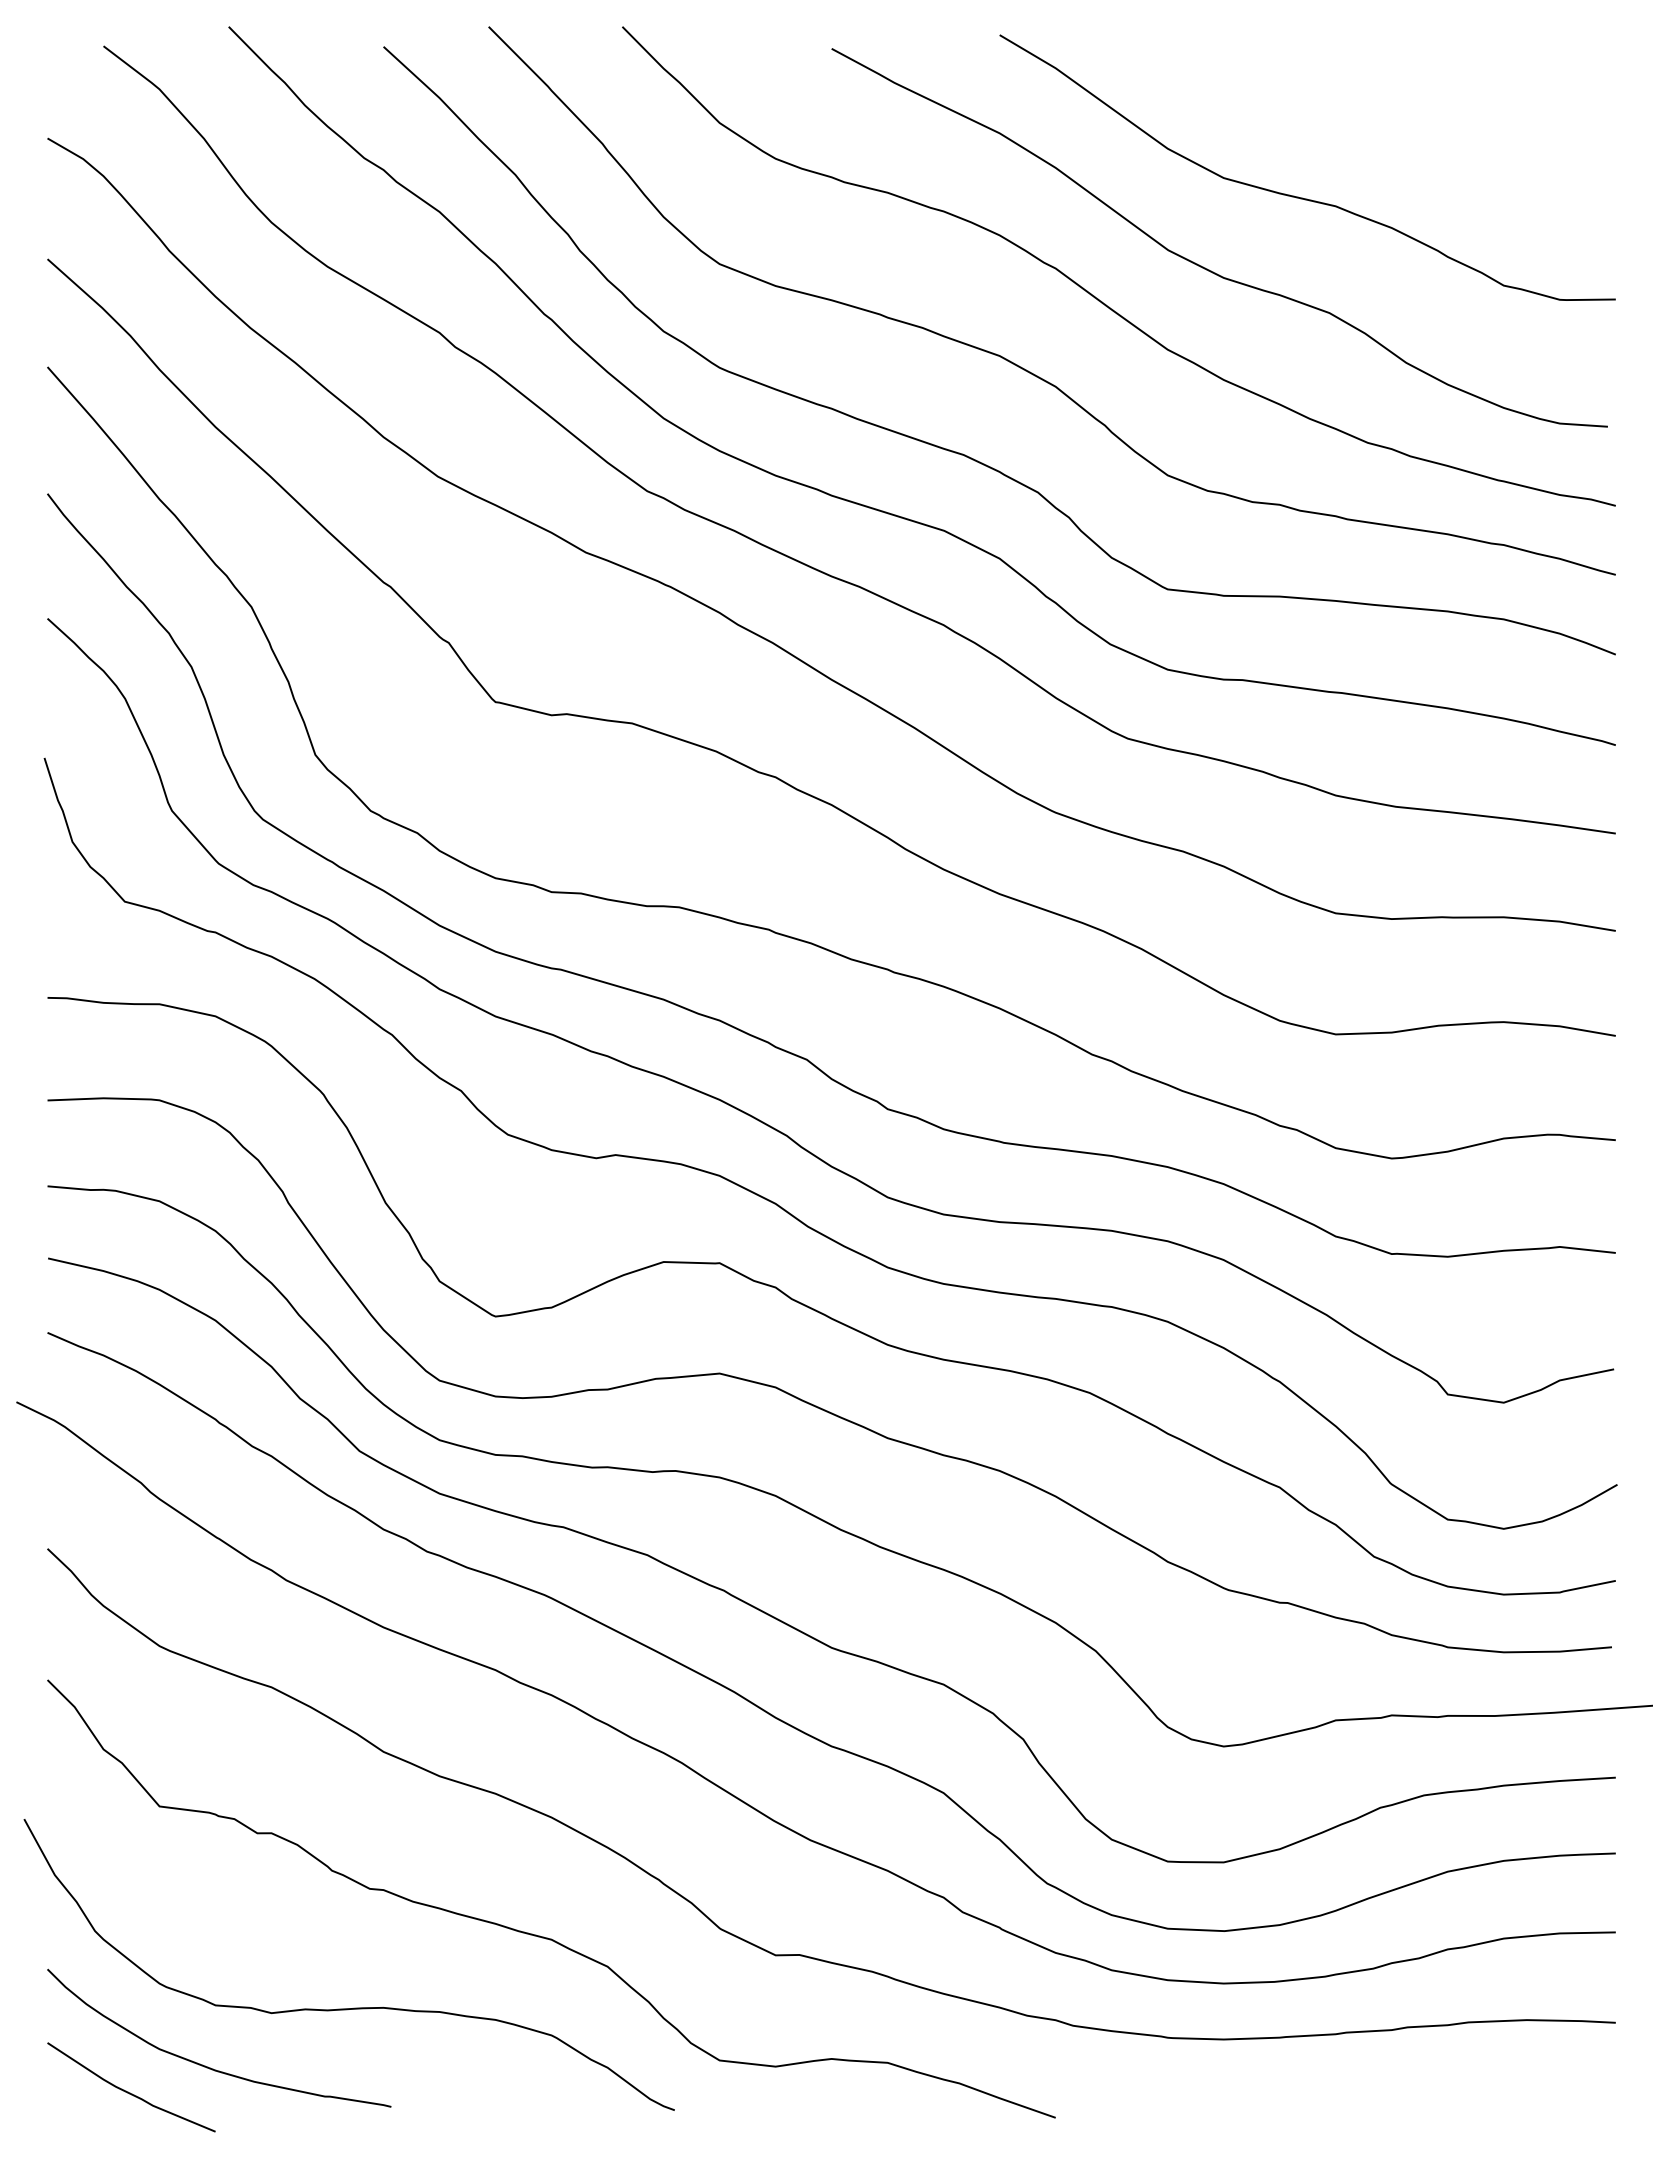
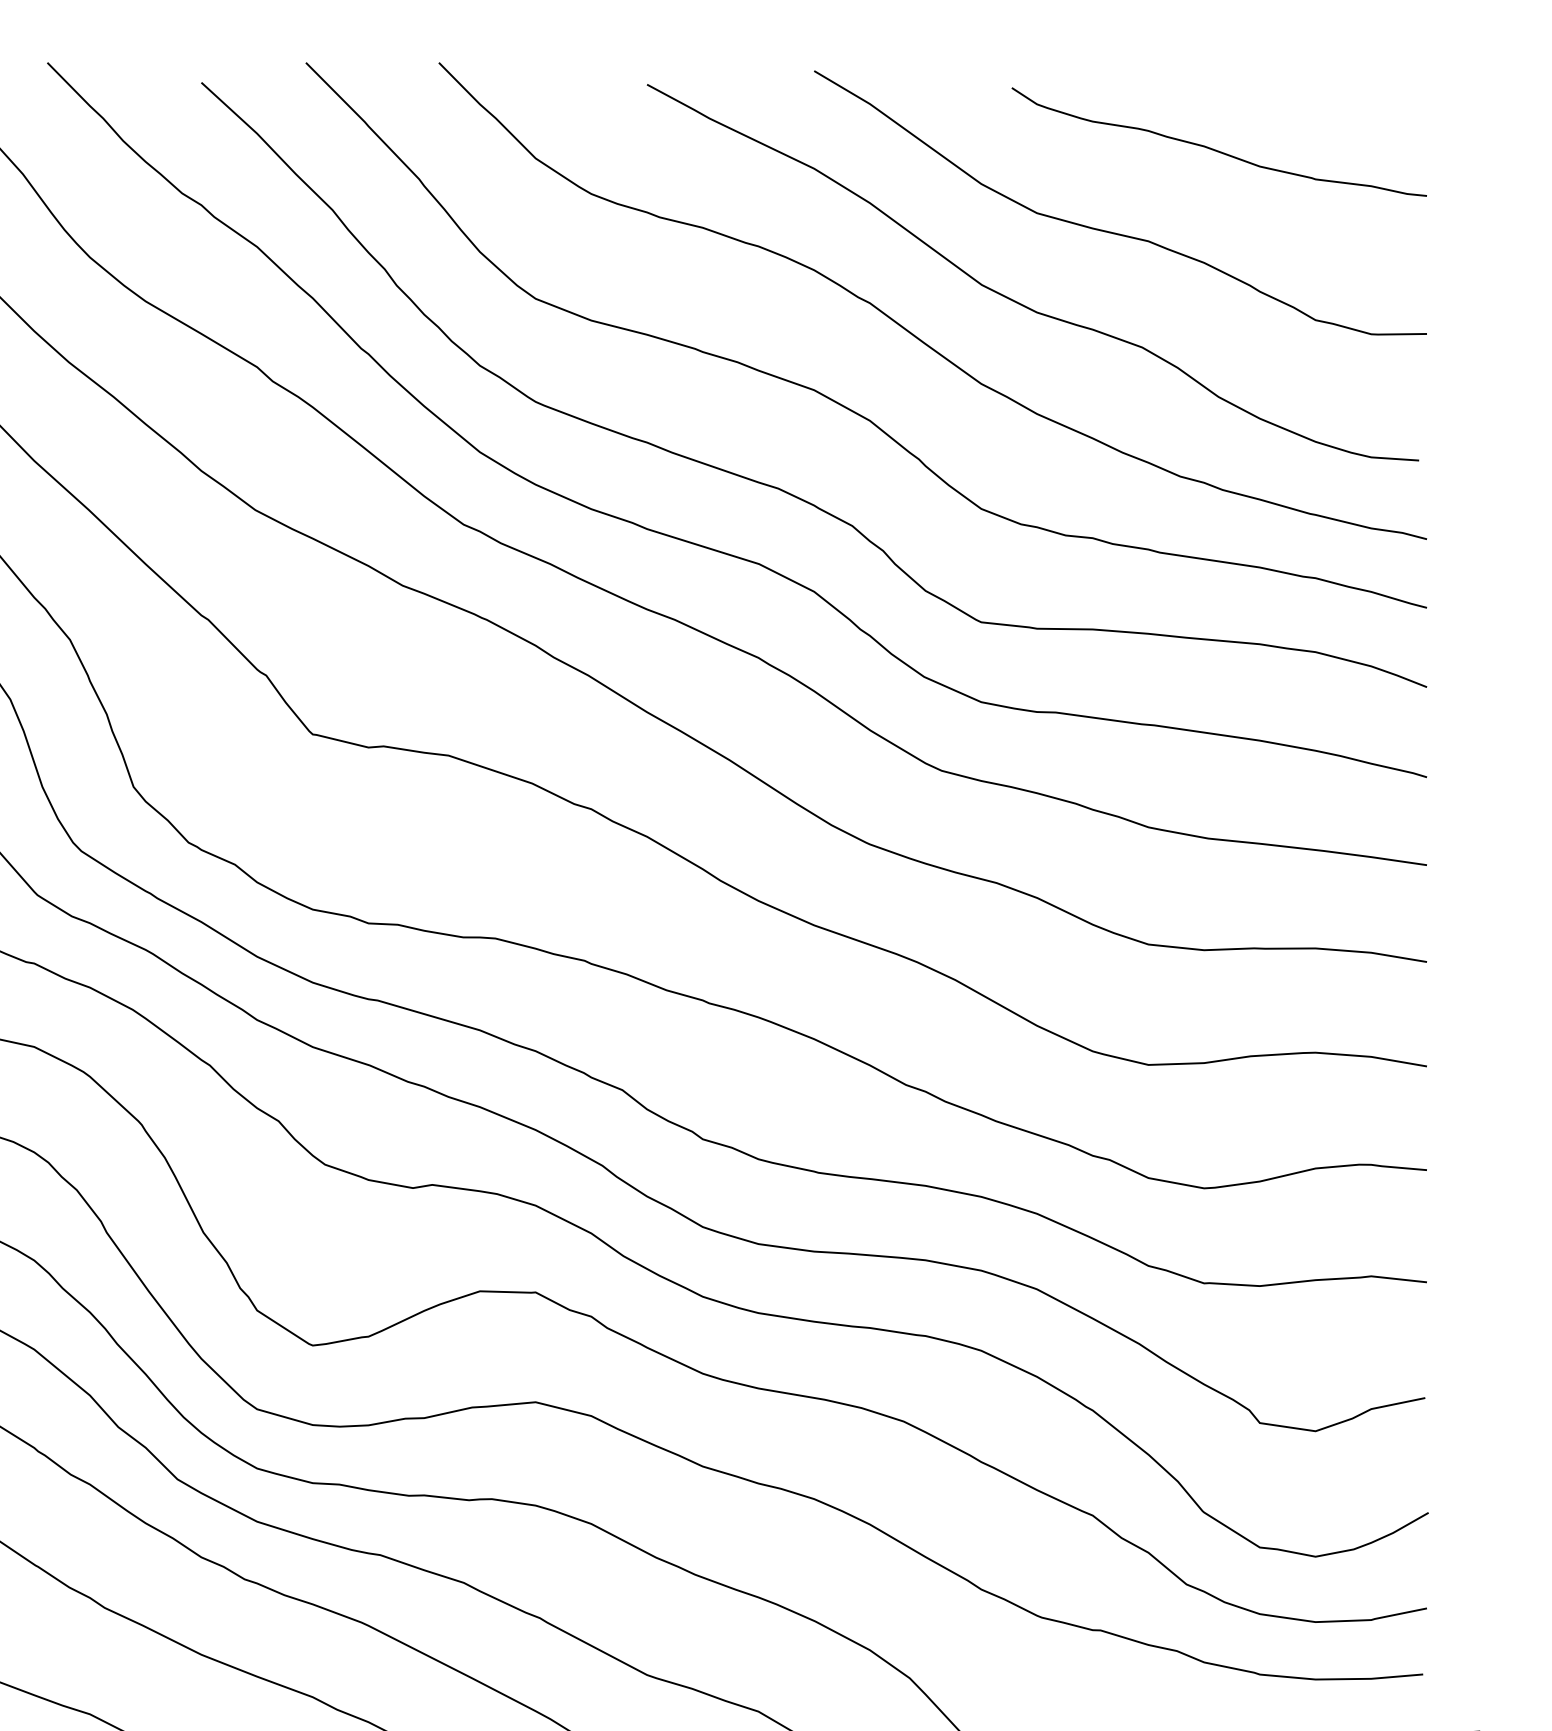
curve: (1402, 113) -> (1214, 148), added

